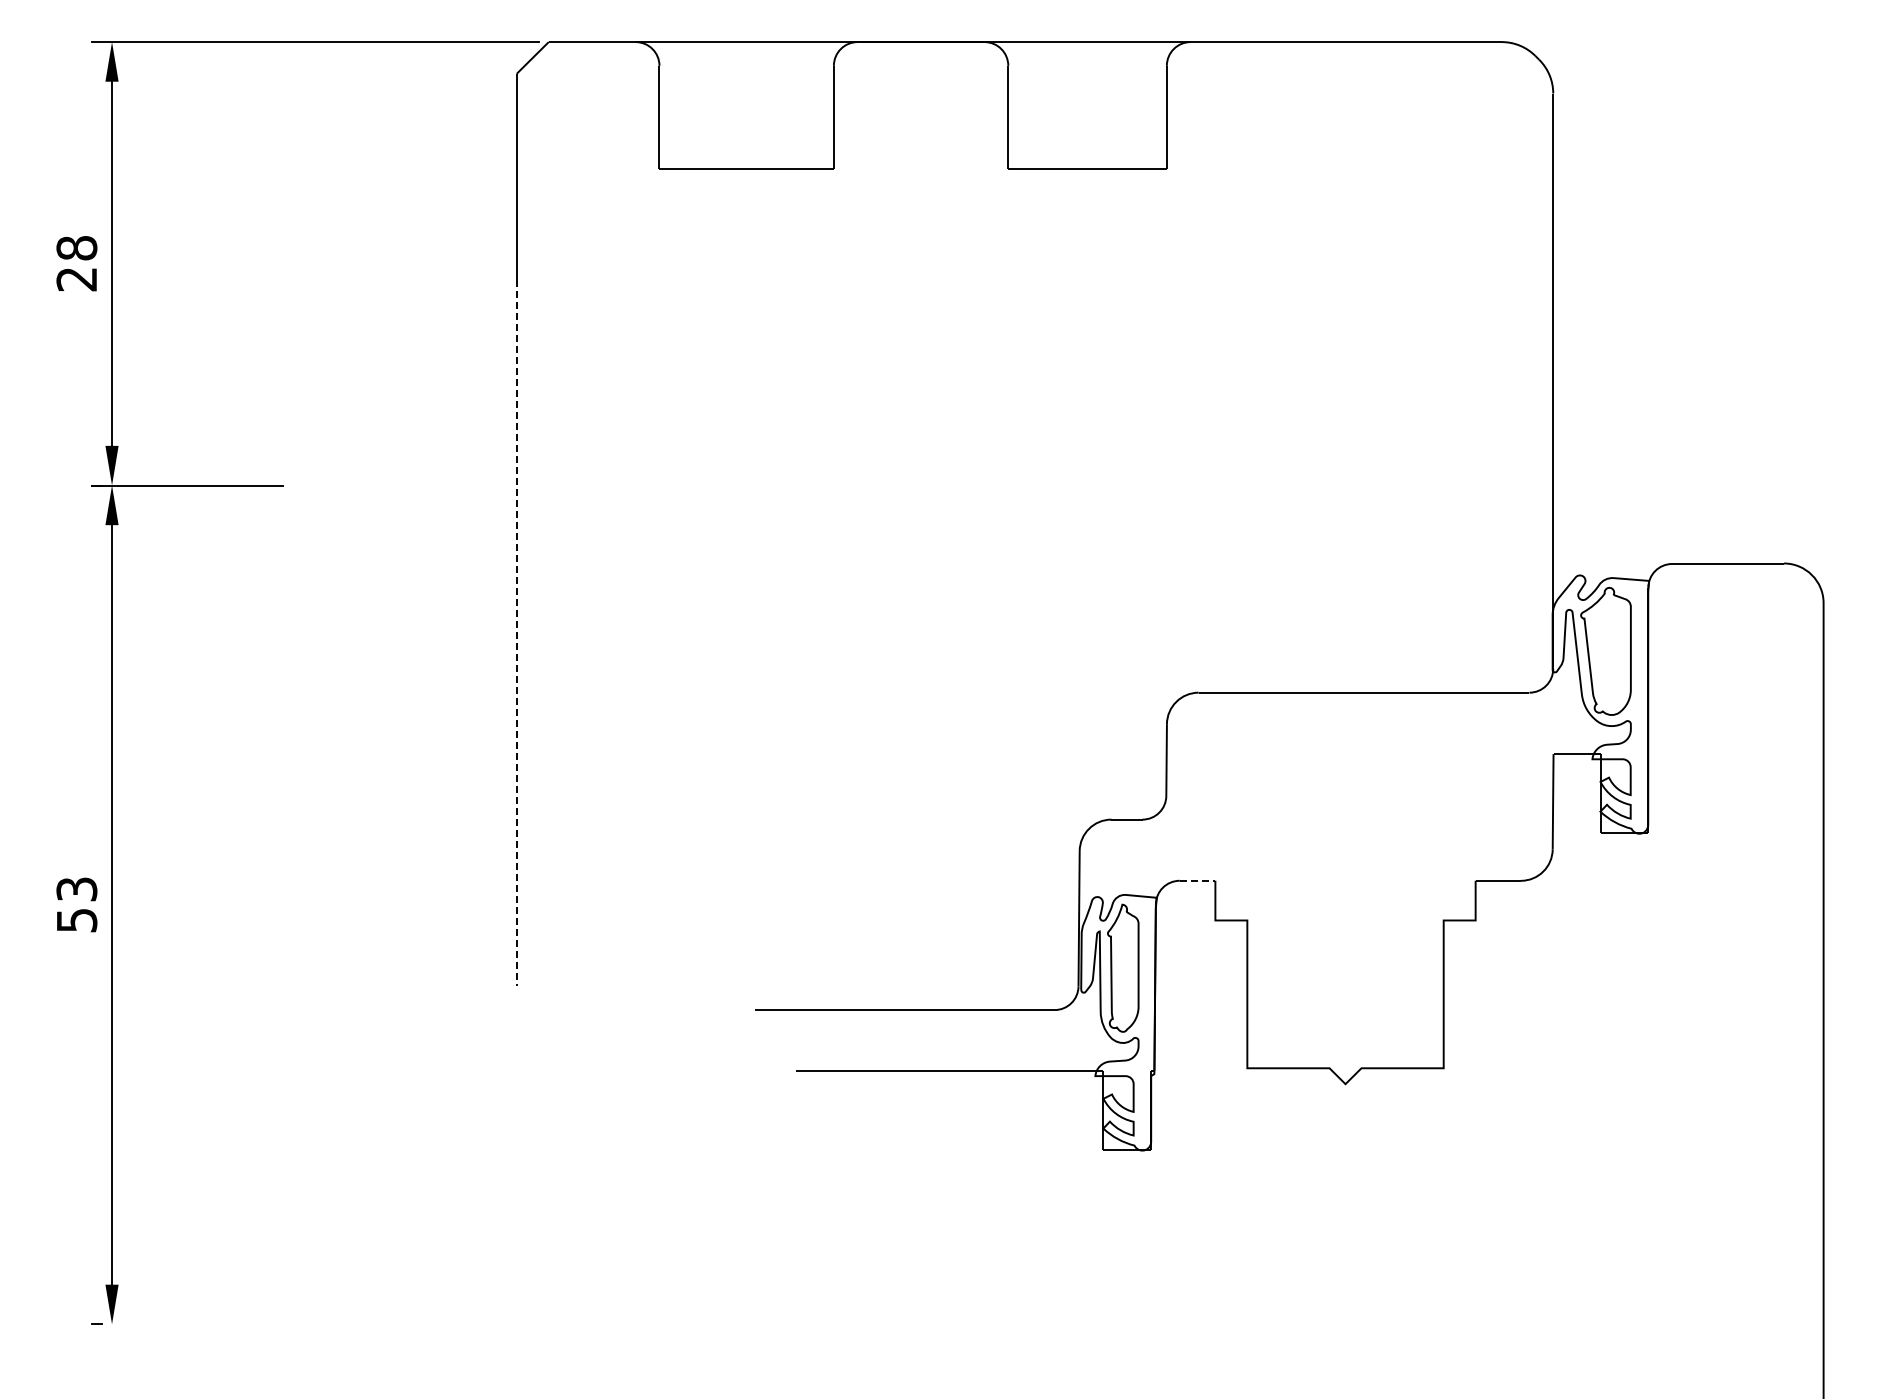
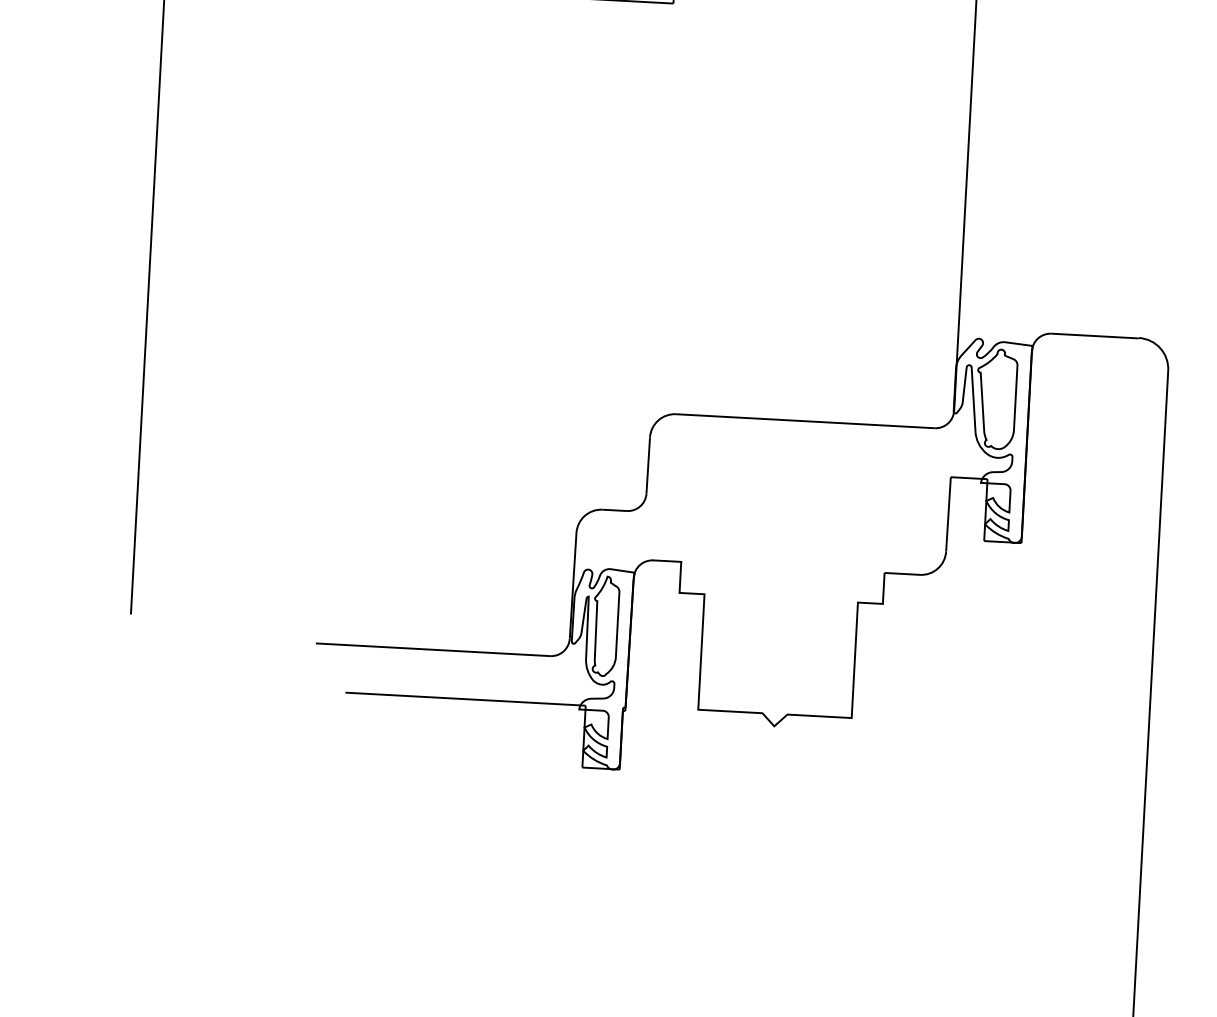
line: (516, 633) -> (145, 339), dashed -> solid
line: (1197, 880) -> (667, 560), dashed -> solid

